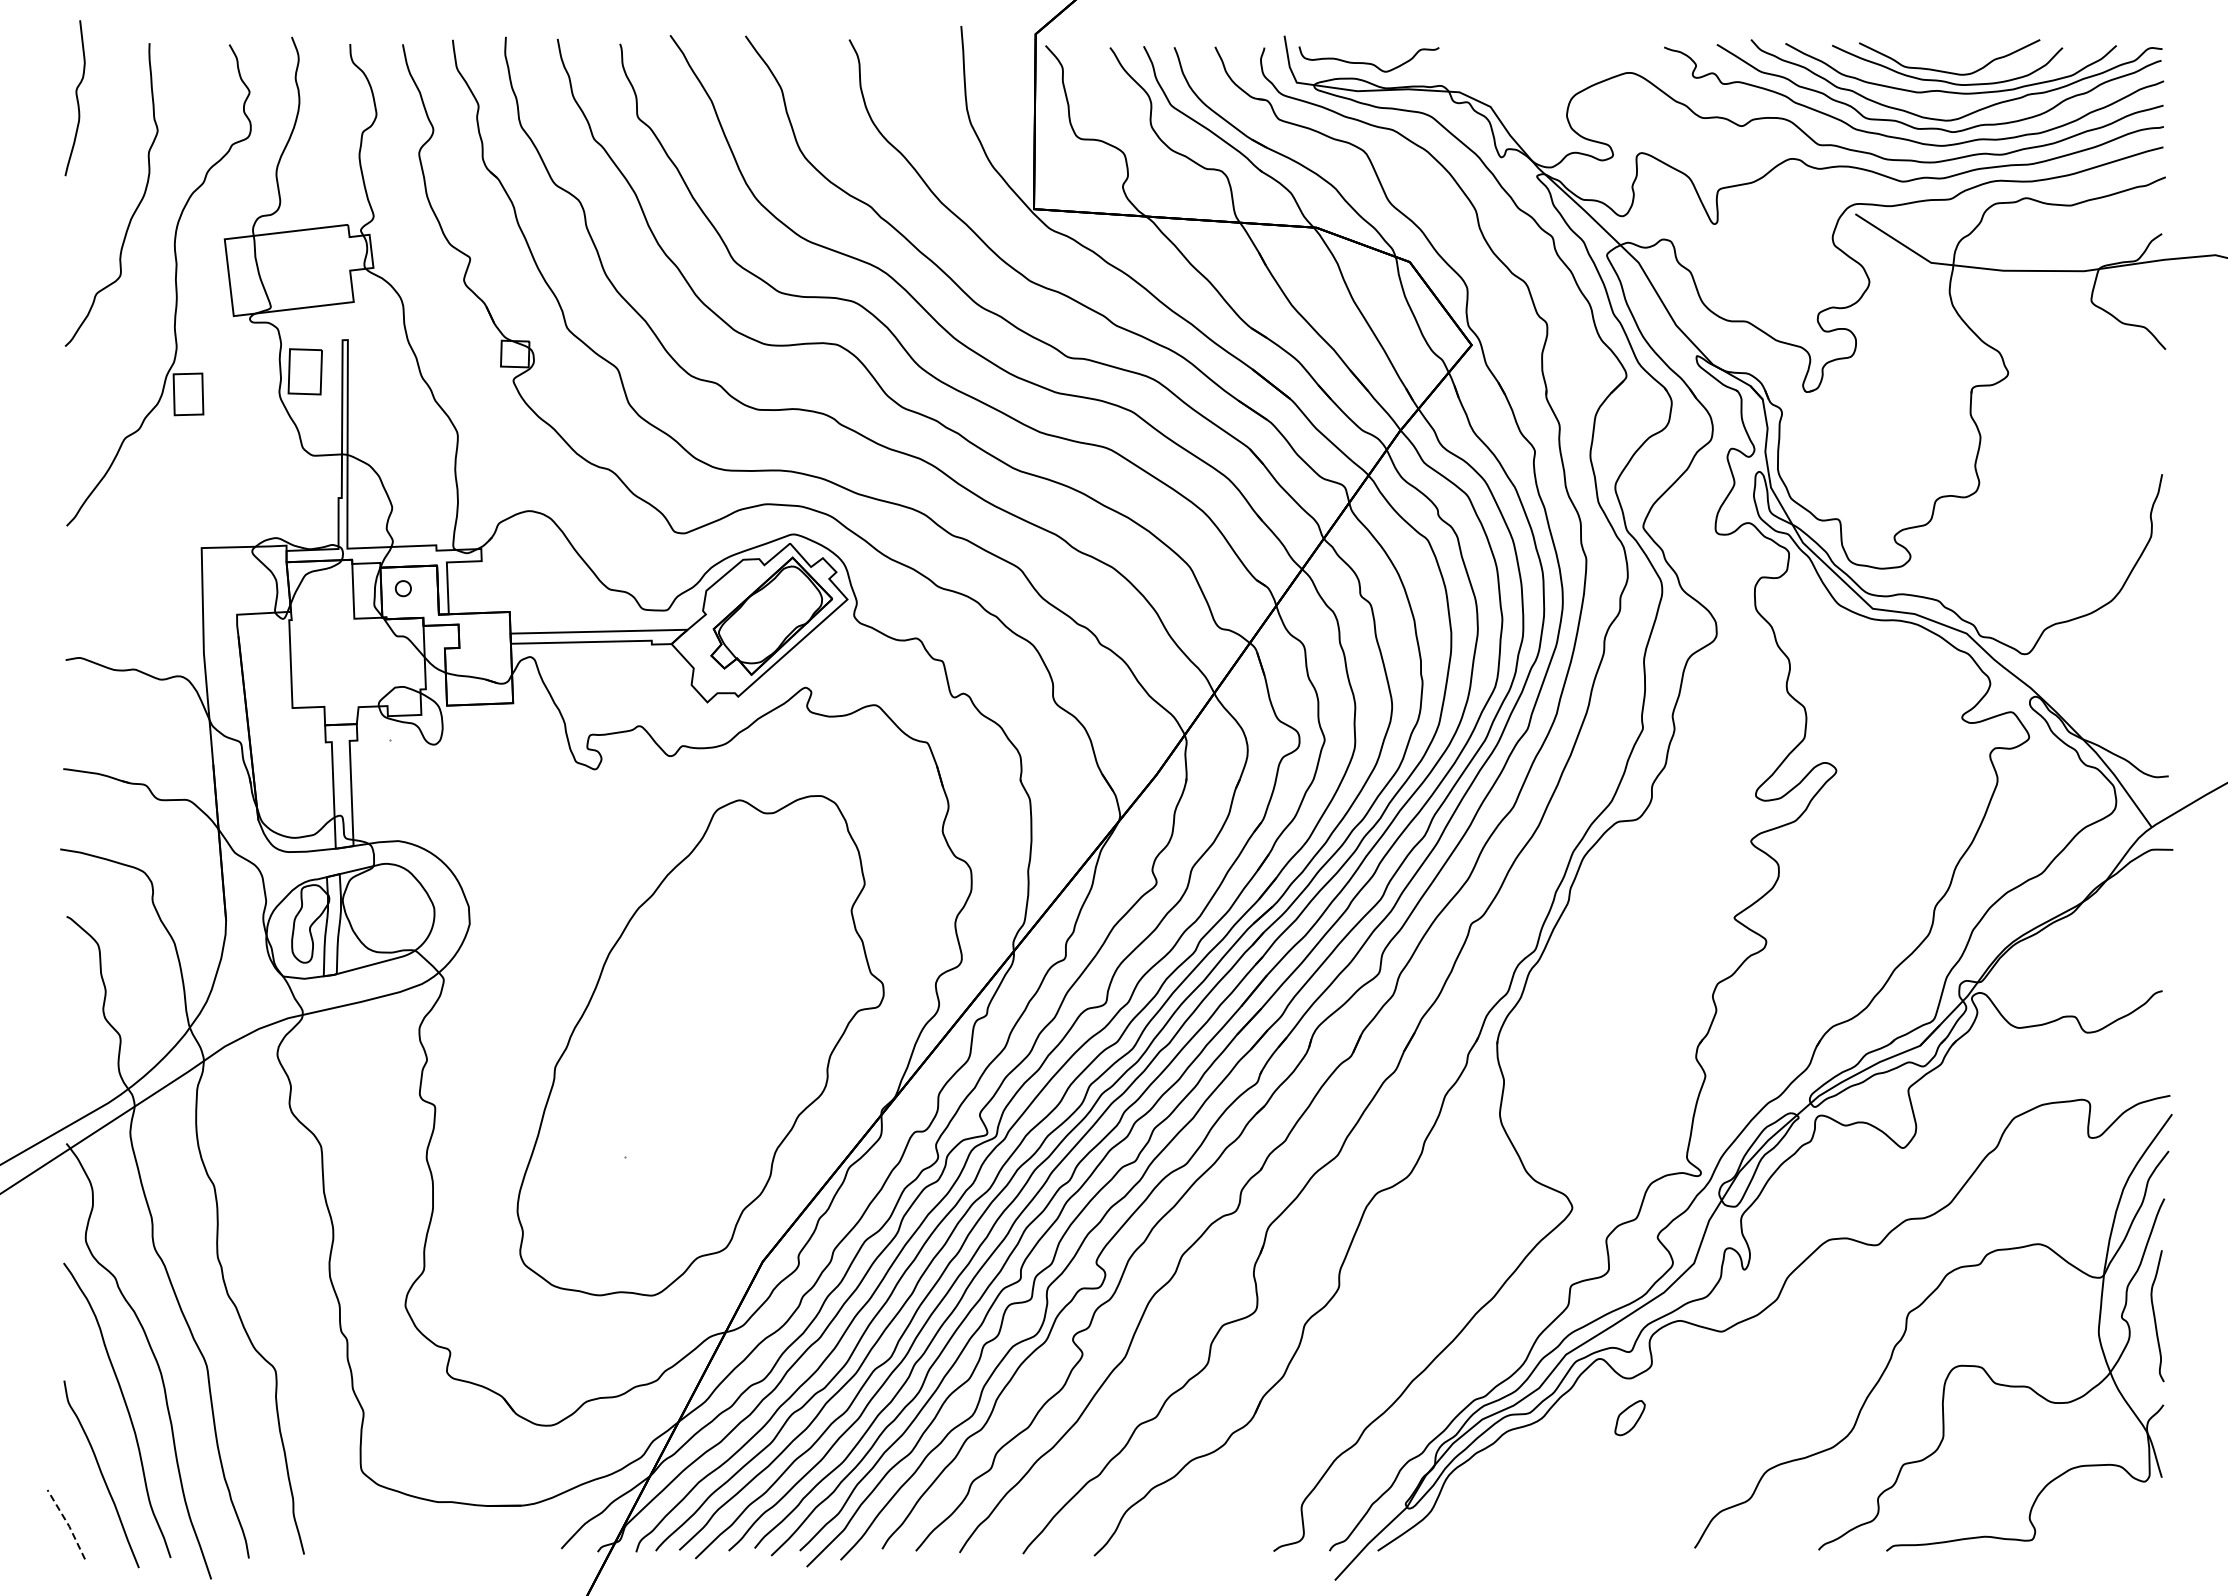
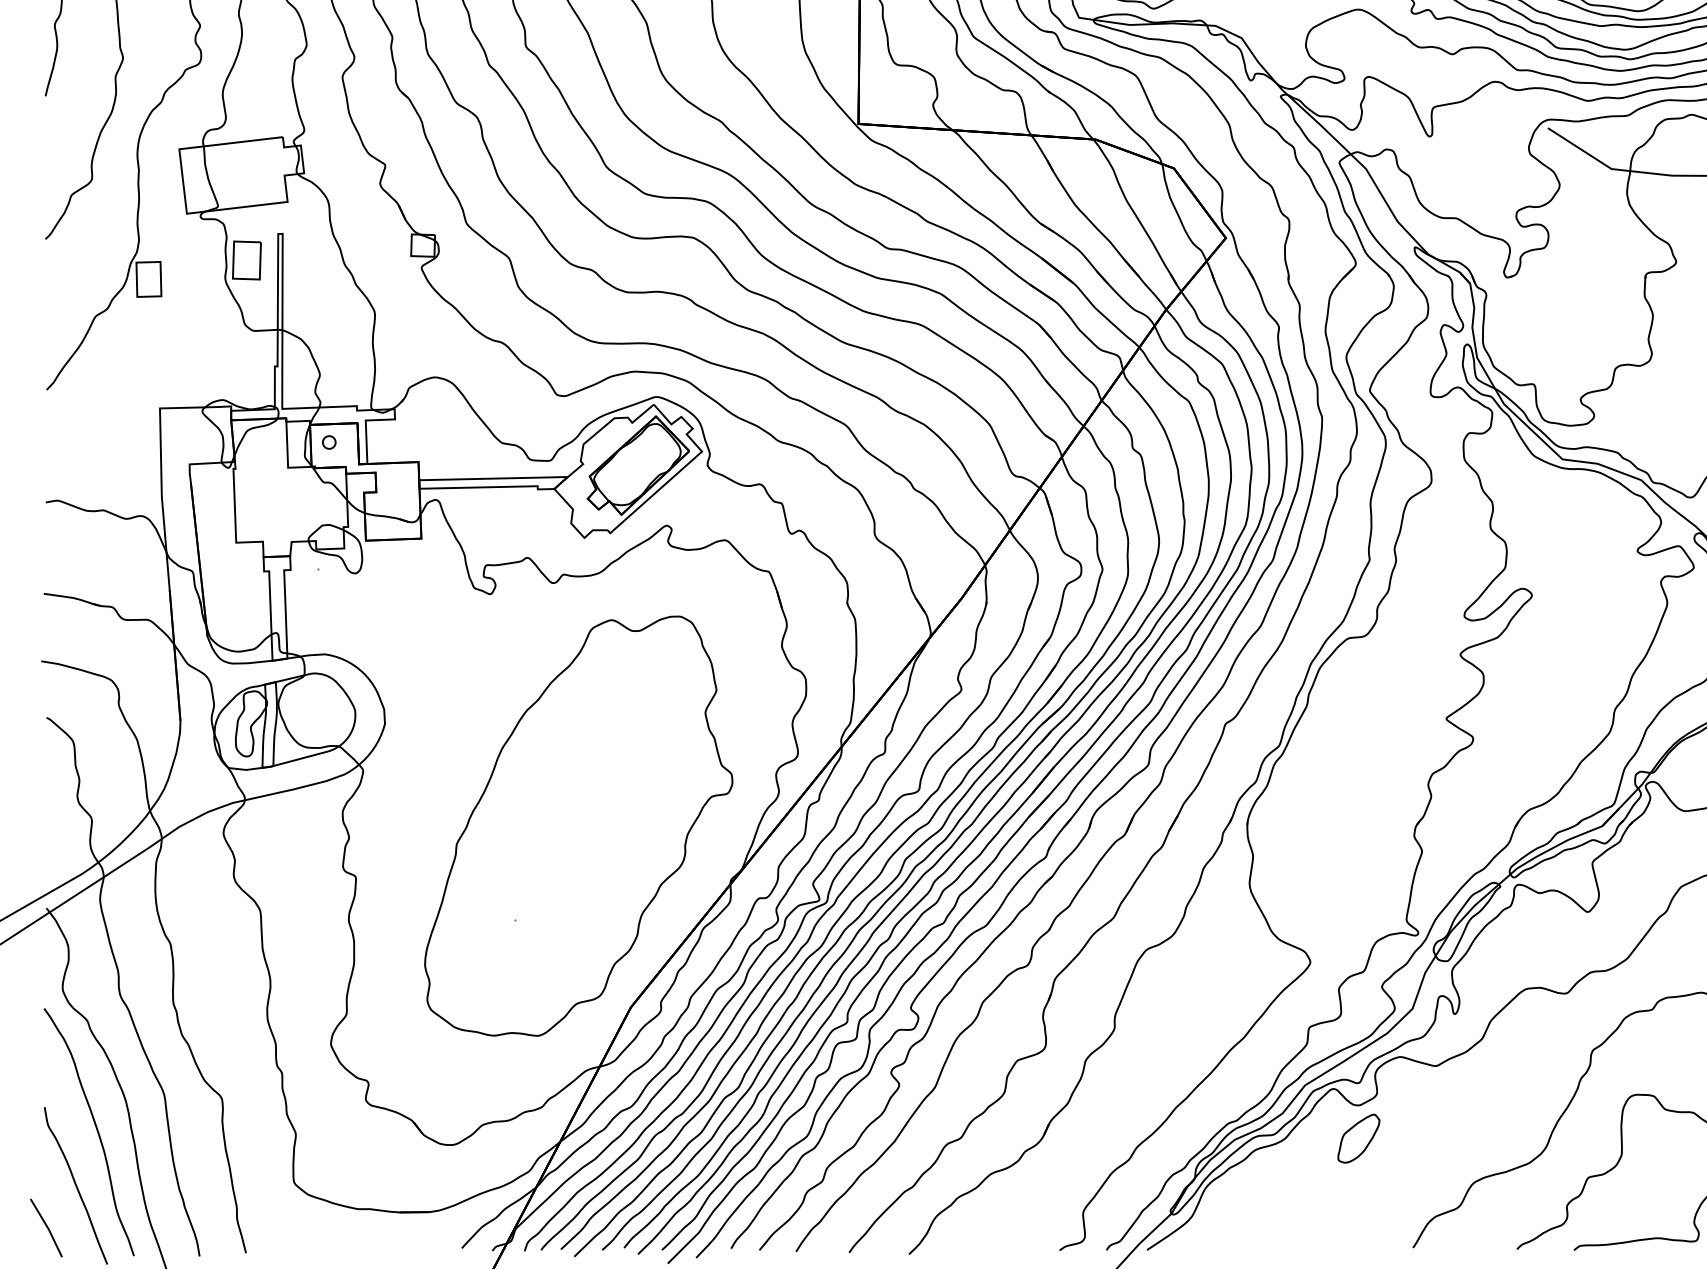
part: (1629, 1417) -> (1358, 1138), size x1.67
line: (67, 1523) -> (47, 1227), dashed -> solid

